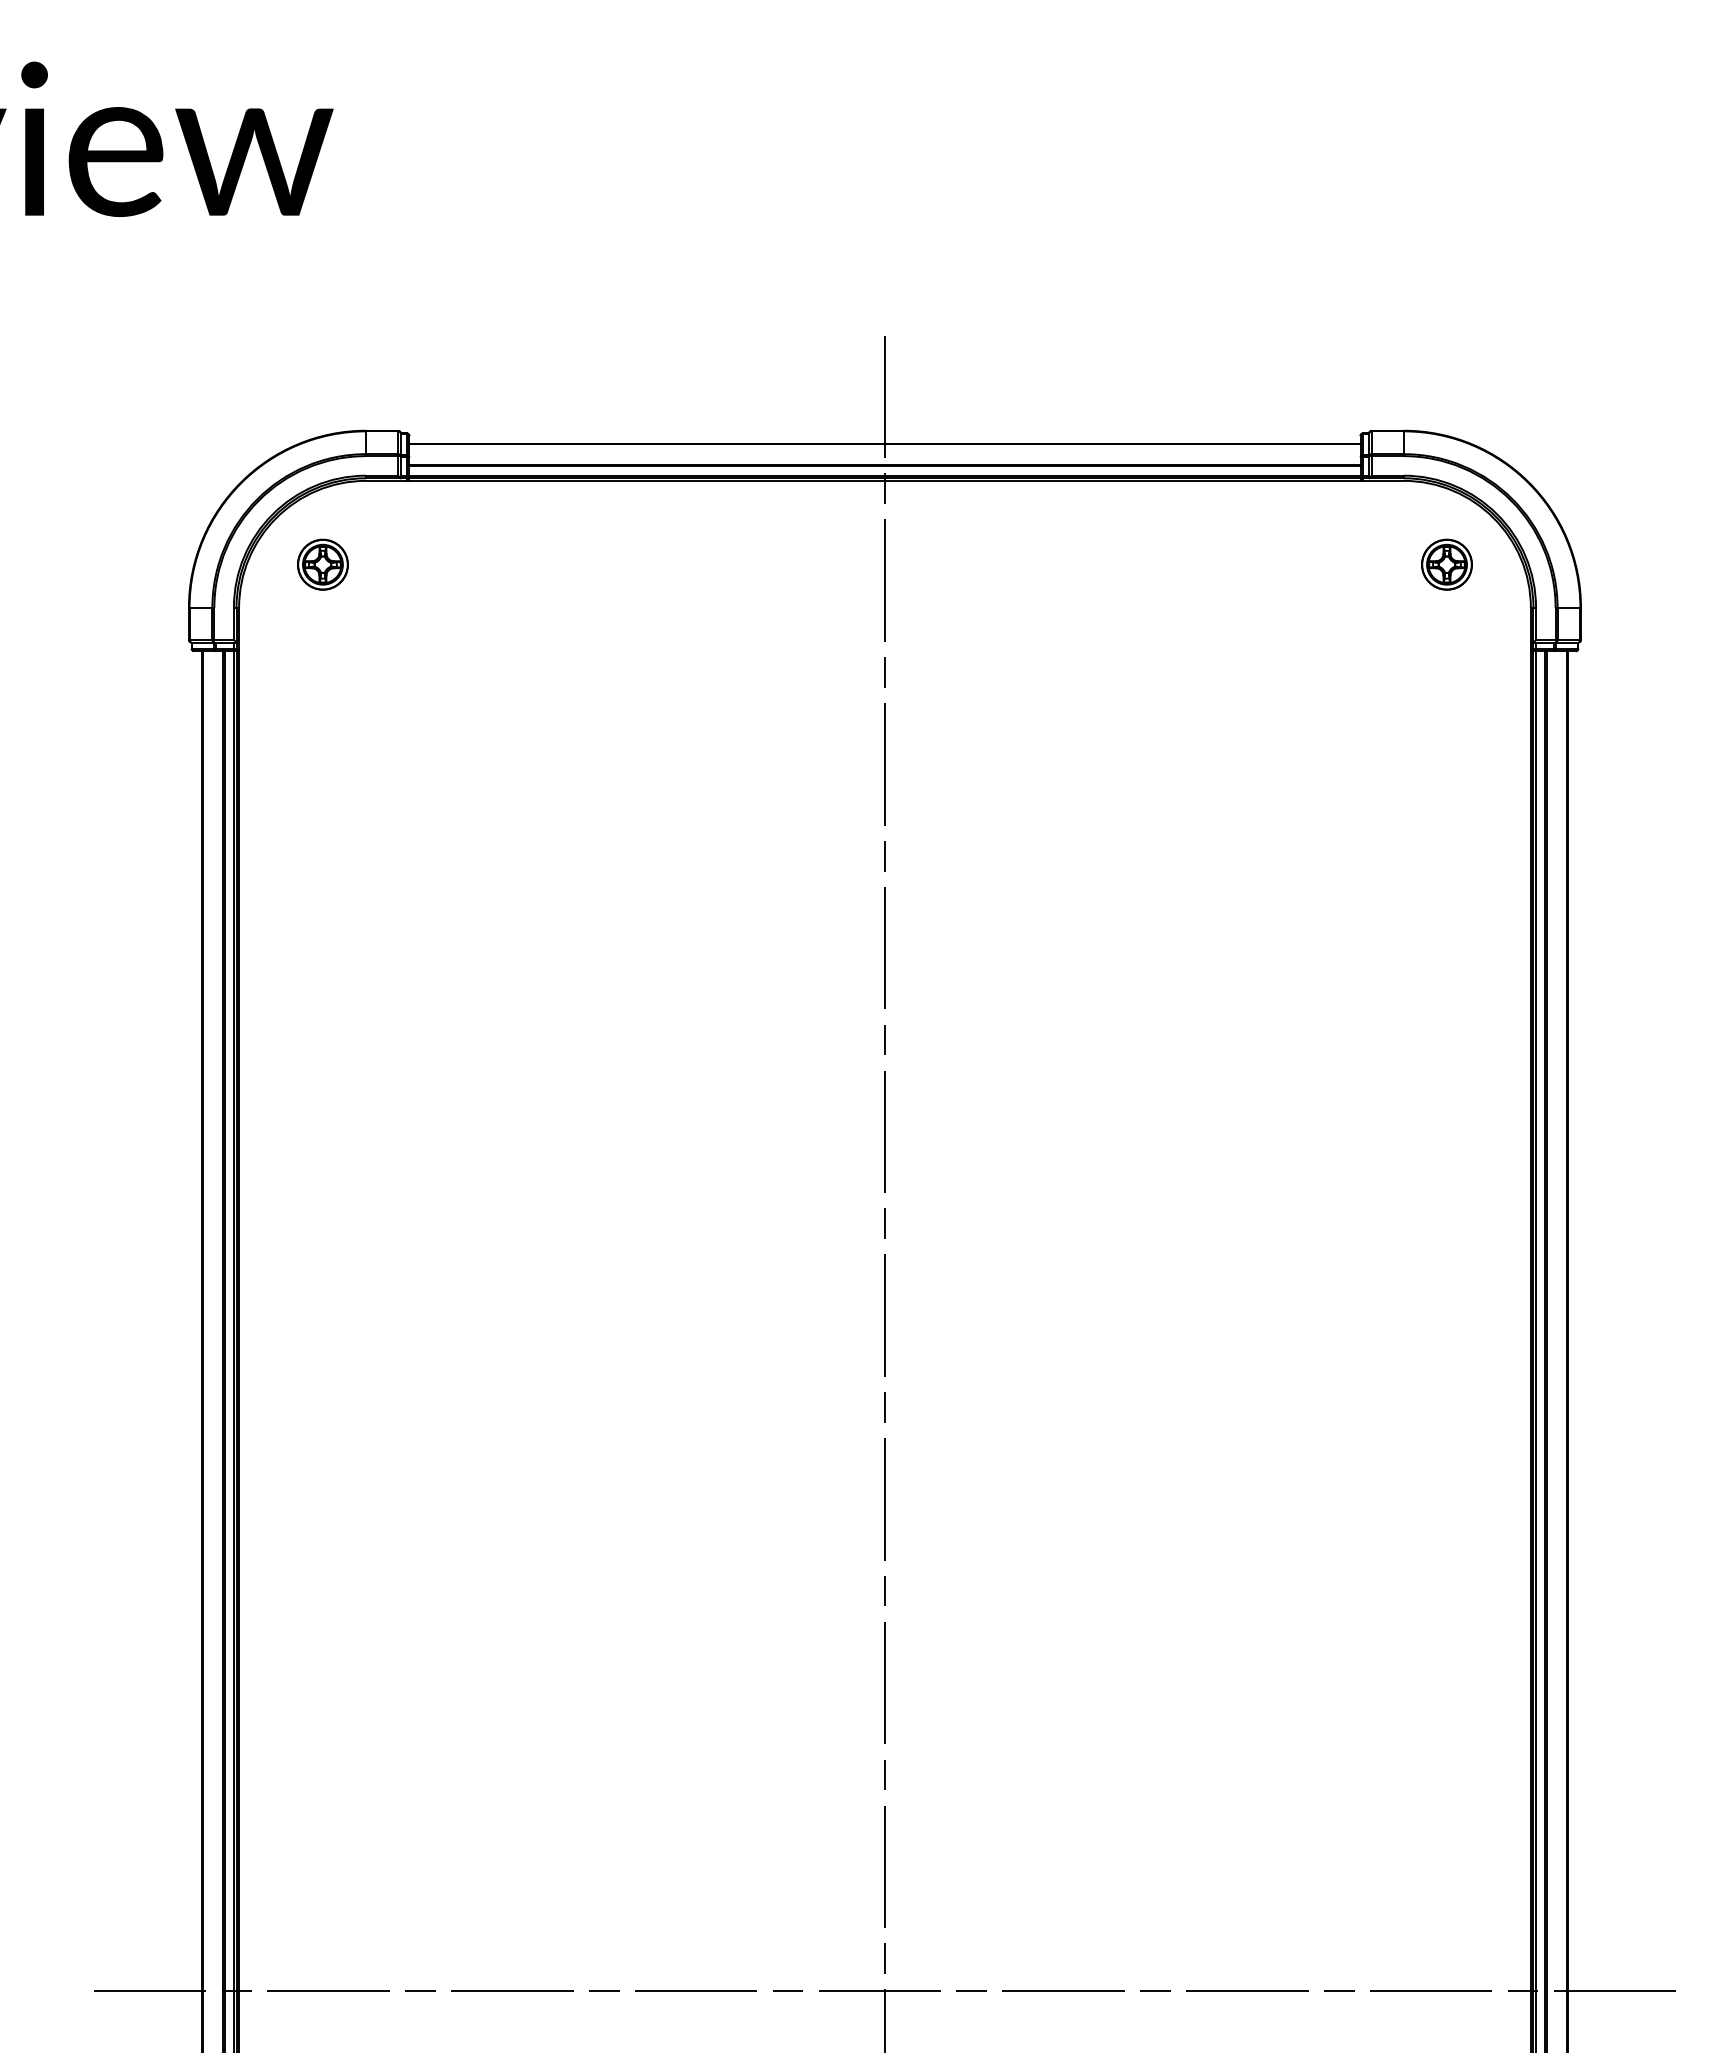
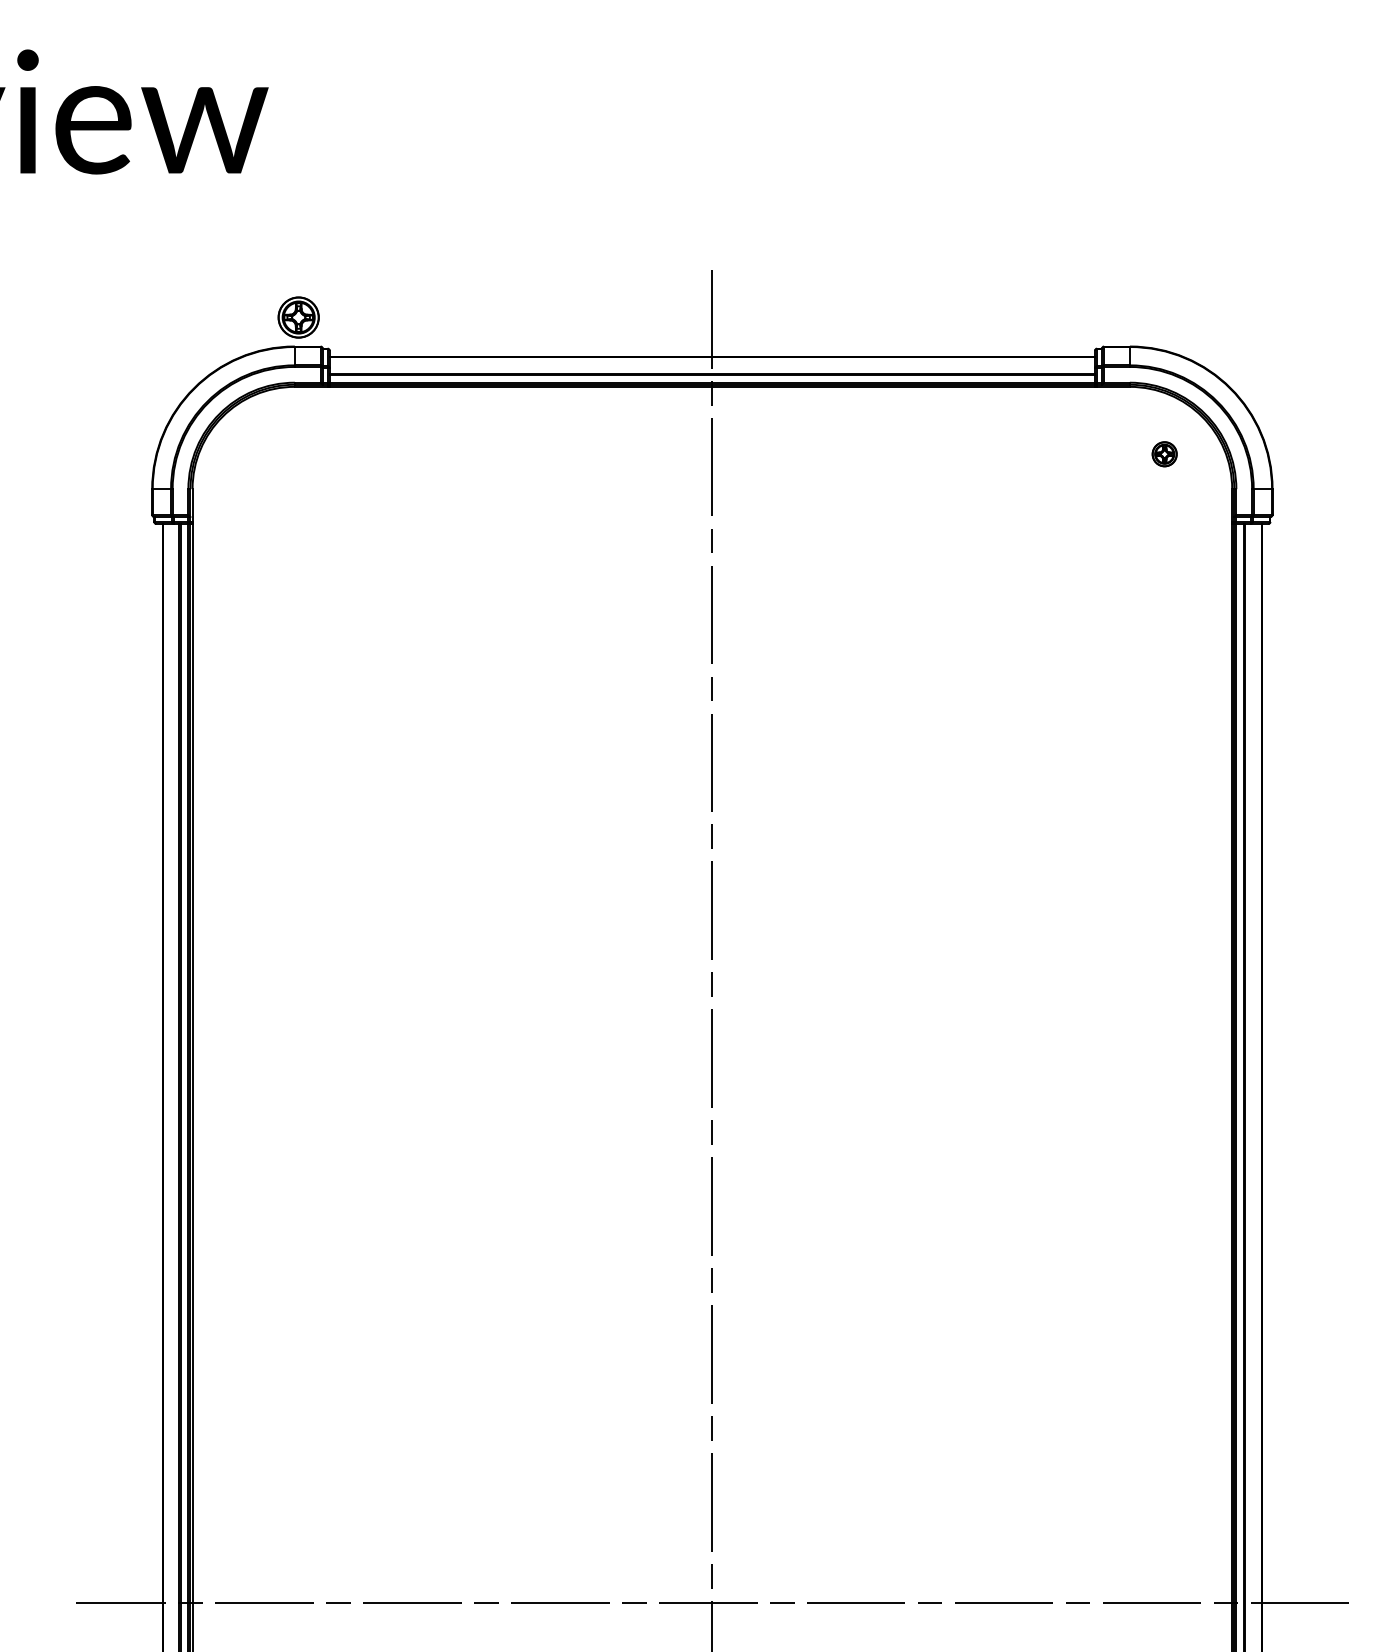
part: (322, 564) -> (298, 317), moved
part: (1446, 564) -> (1164, 454), size x0.6

